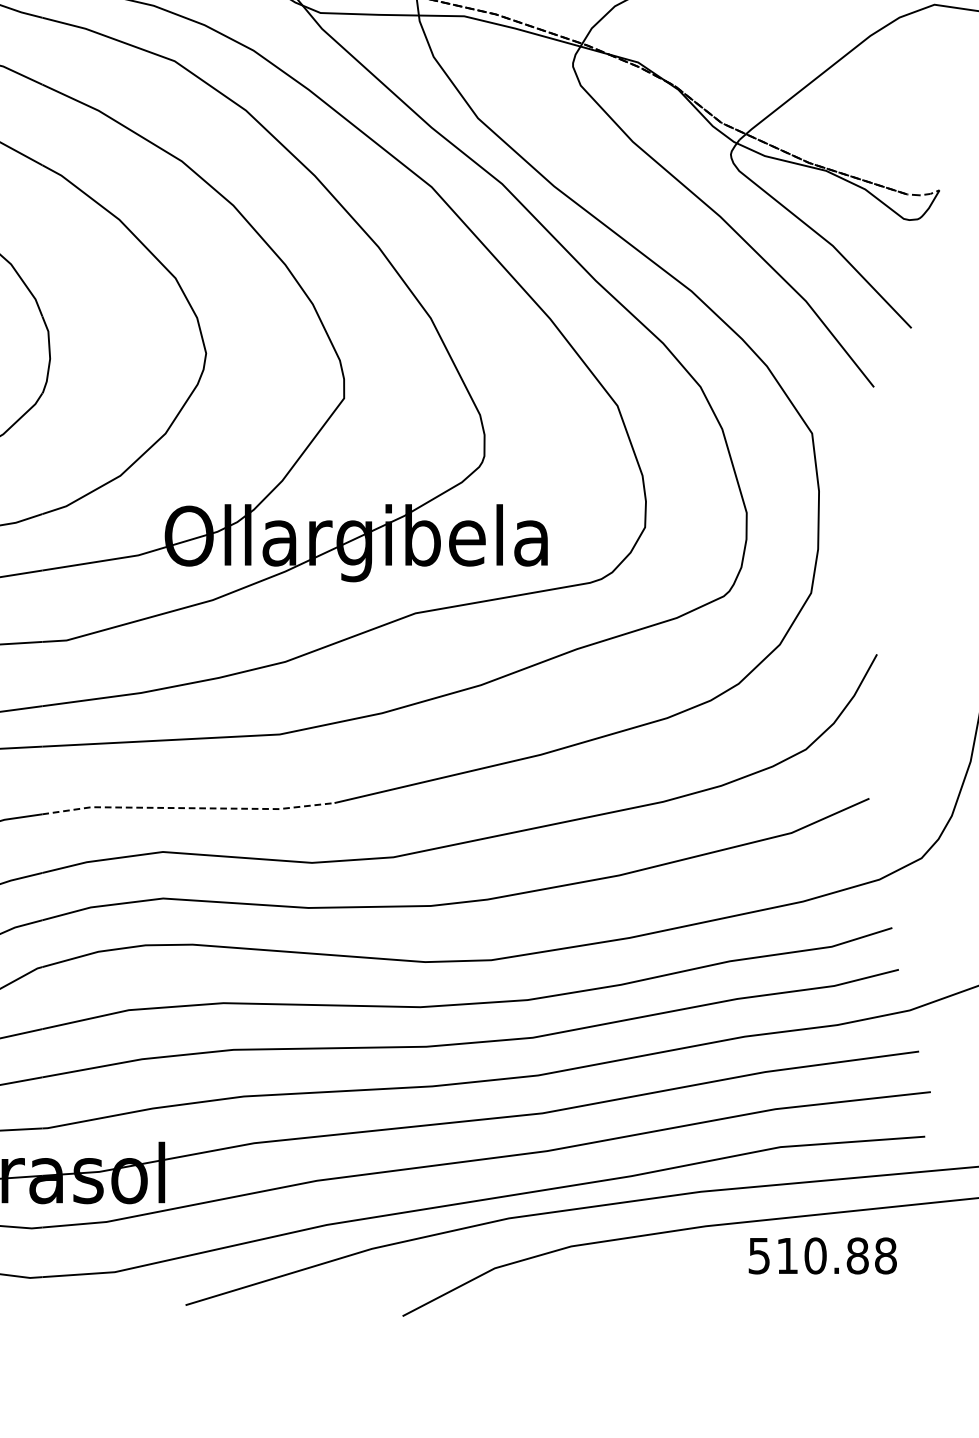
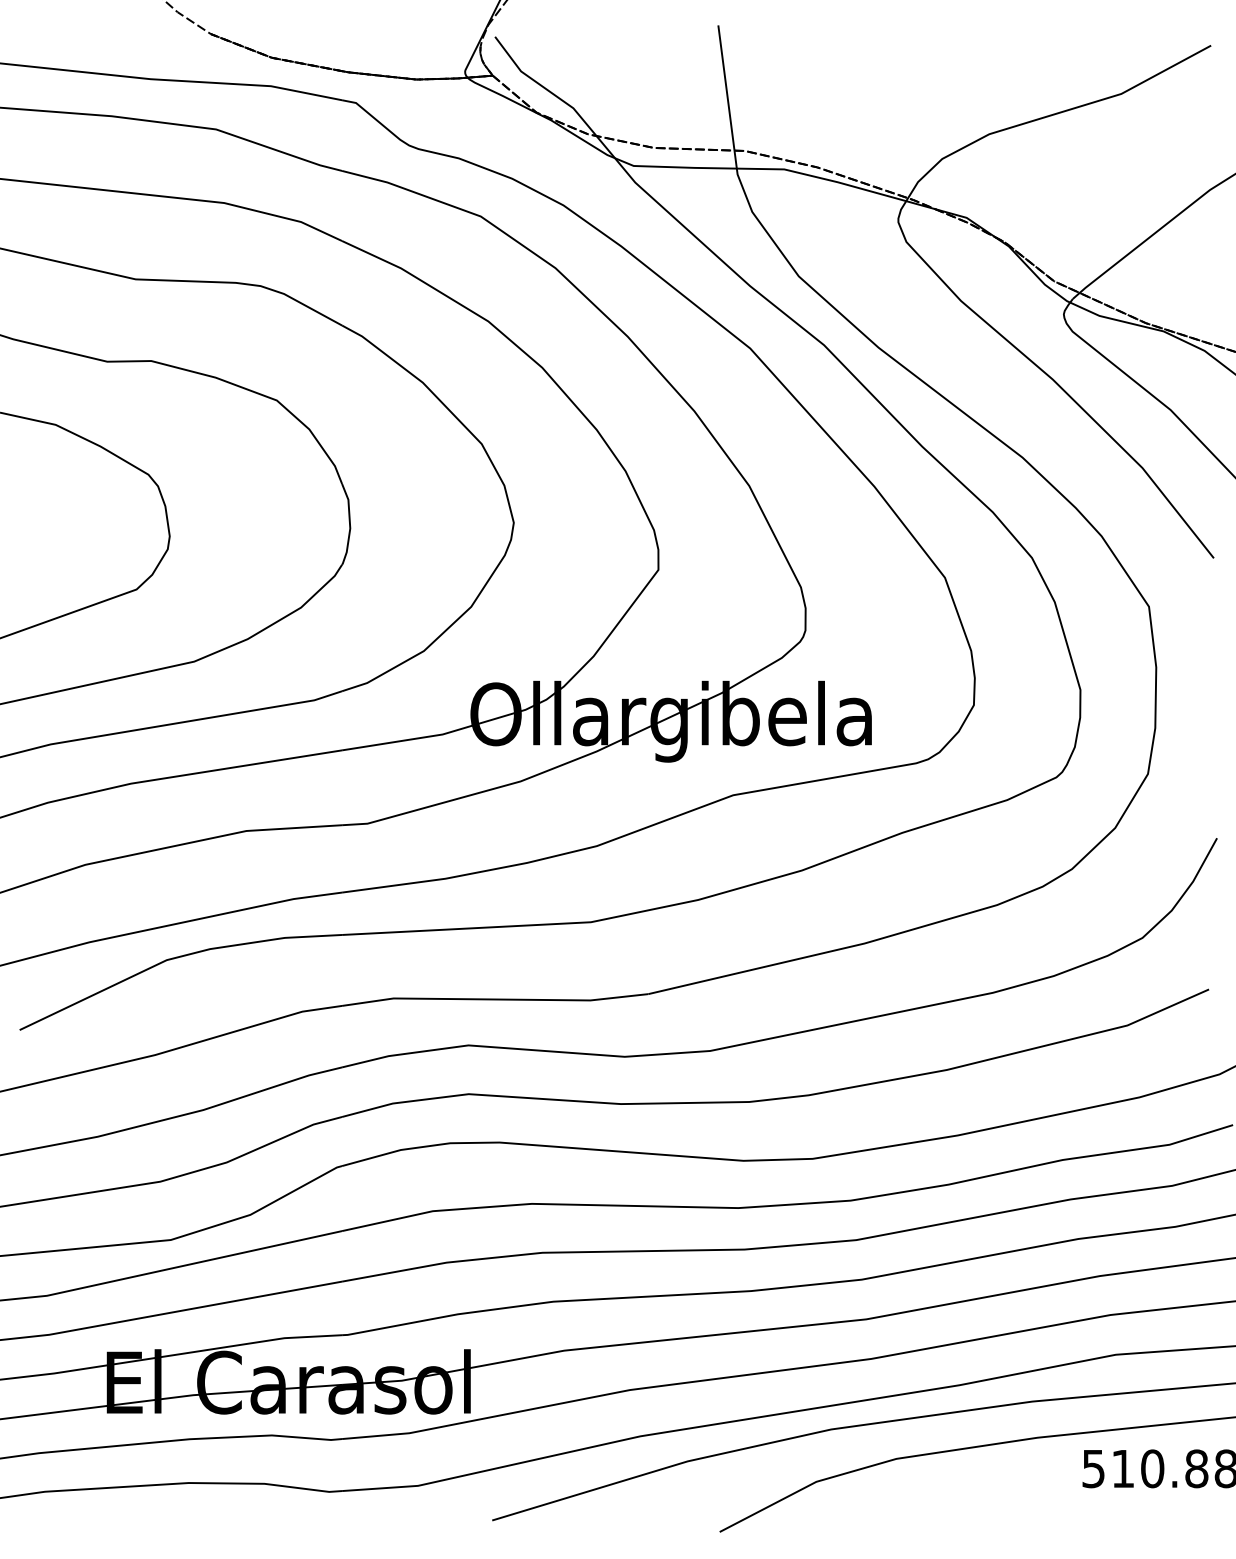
line: (188, 808) -> (495, 999), dashed -> solid

